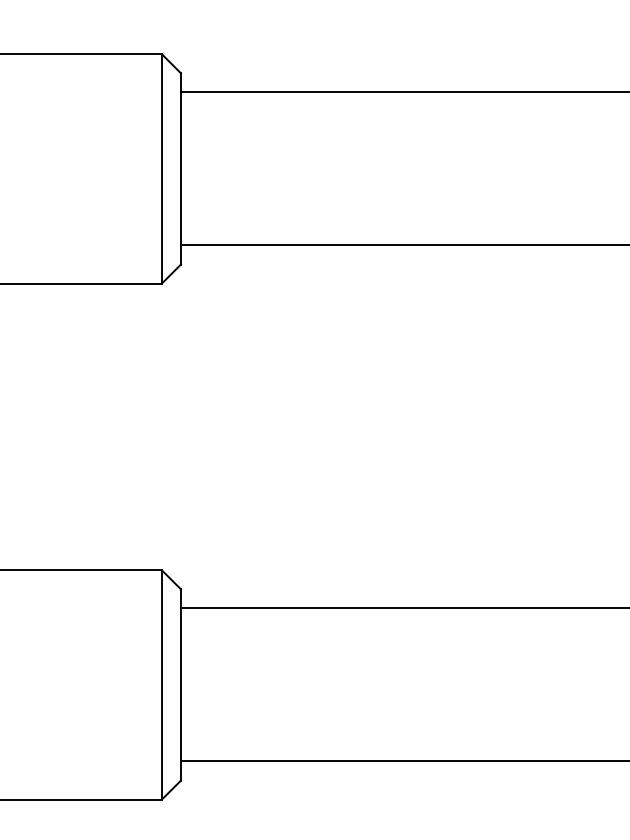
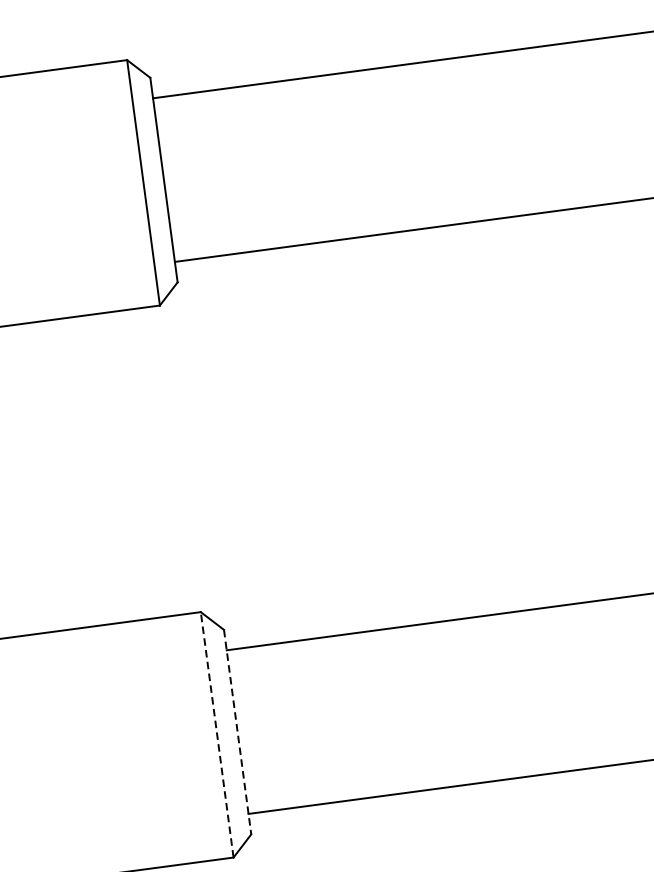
line: (161, 684) -> (216, 734), solid -> dashed
line: (180, 684) -> (237, 731), solid -> dashed

